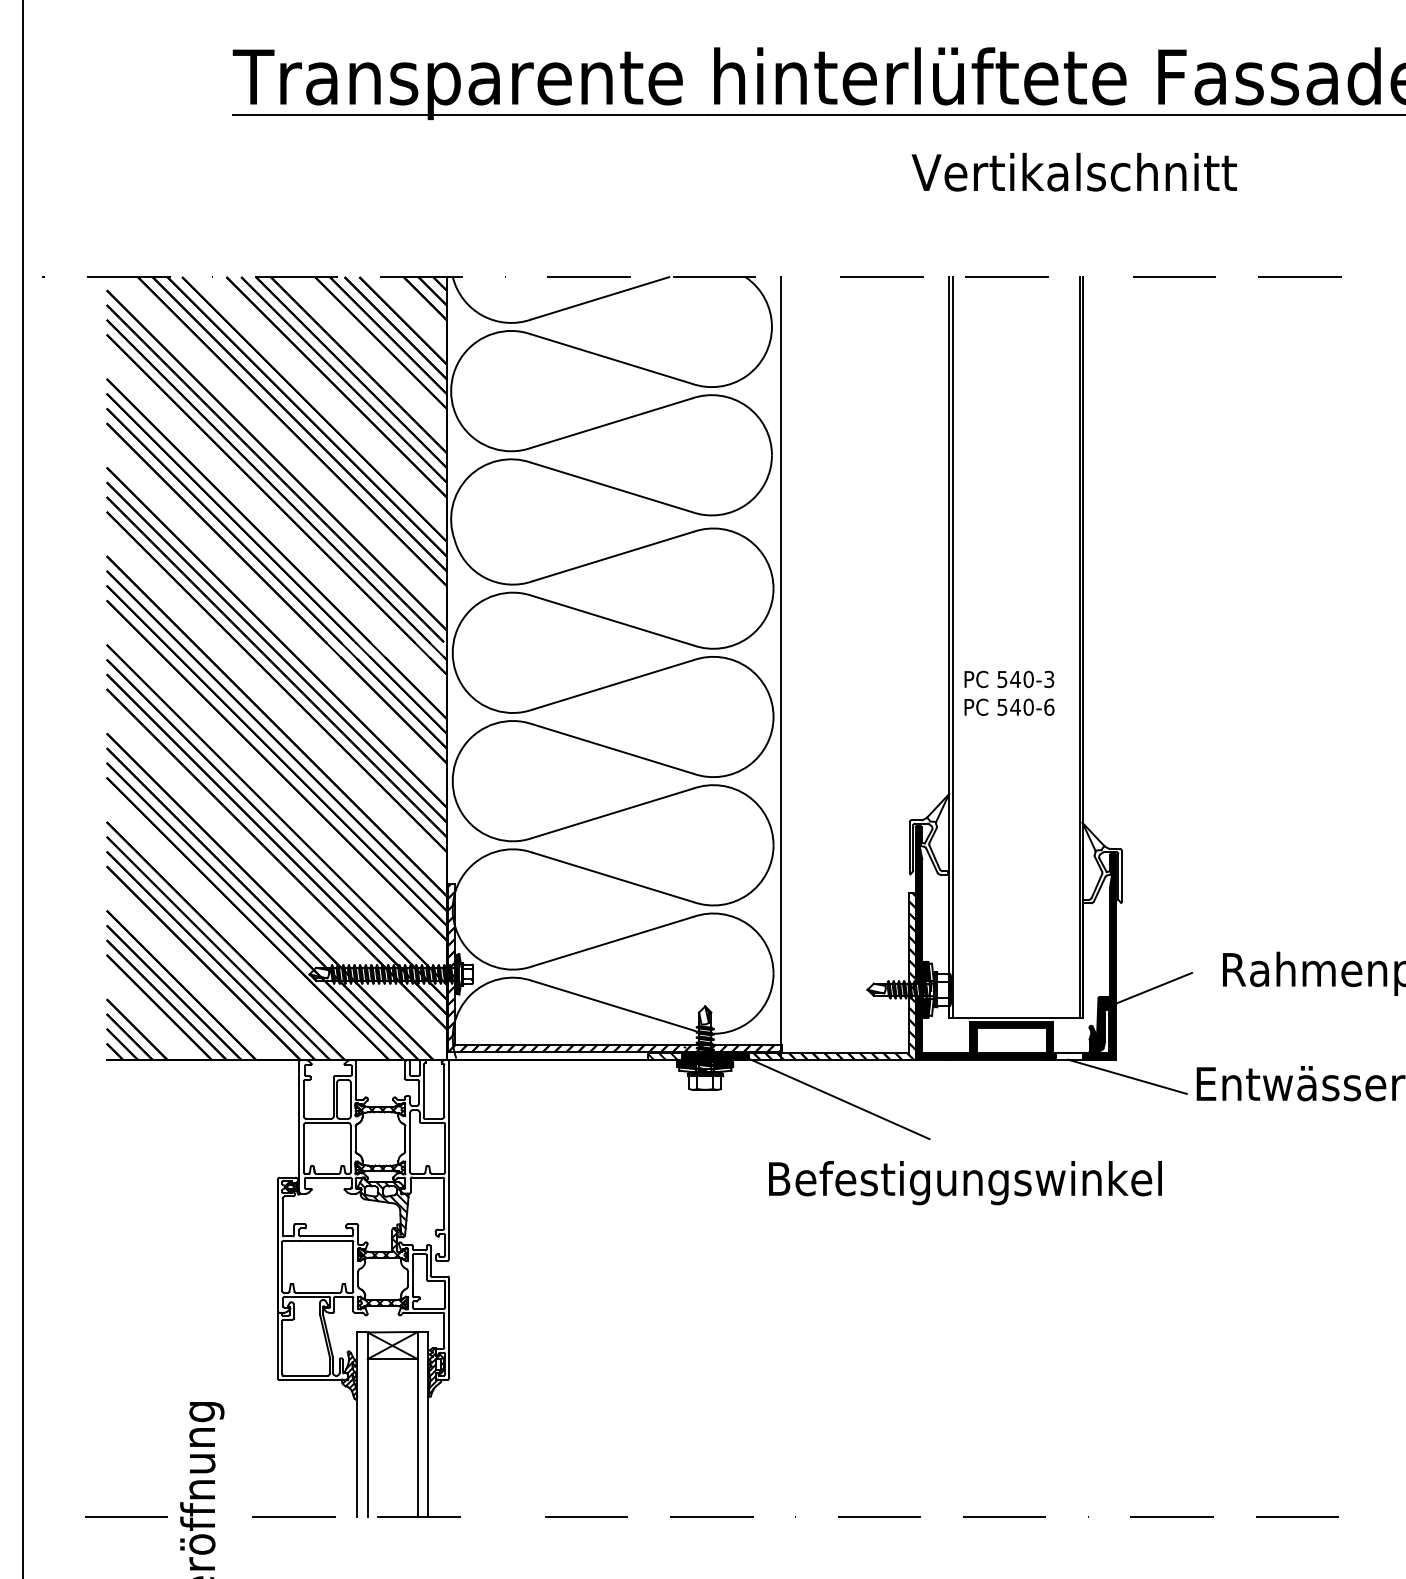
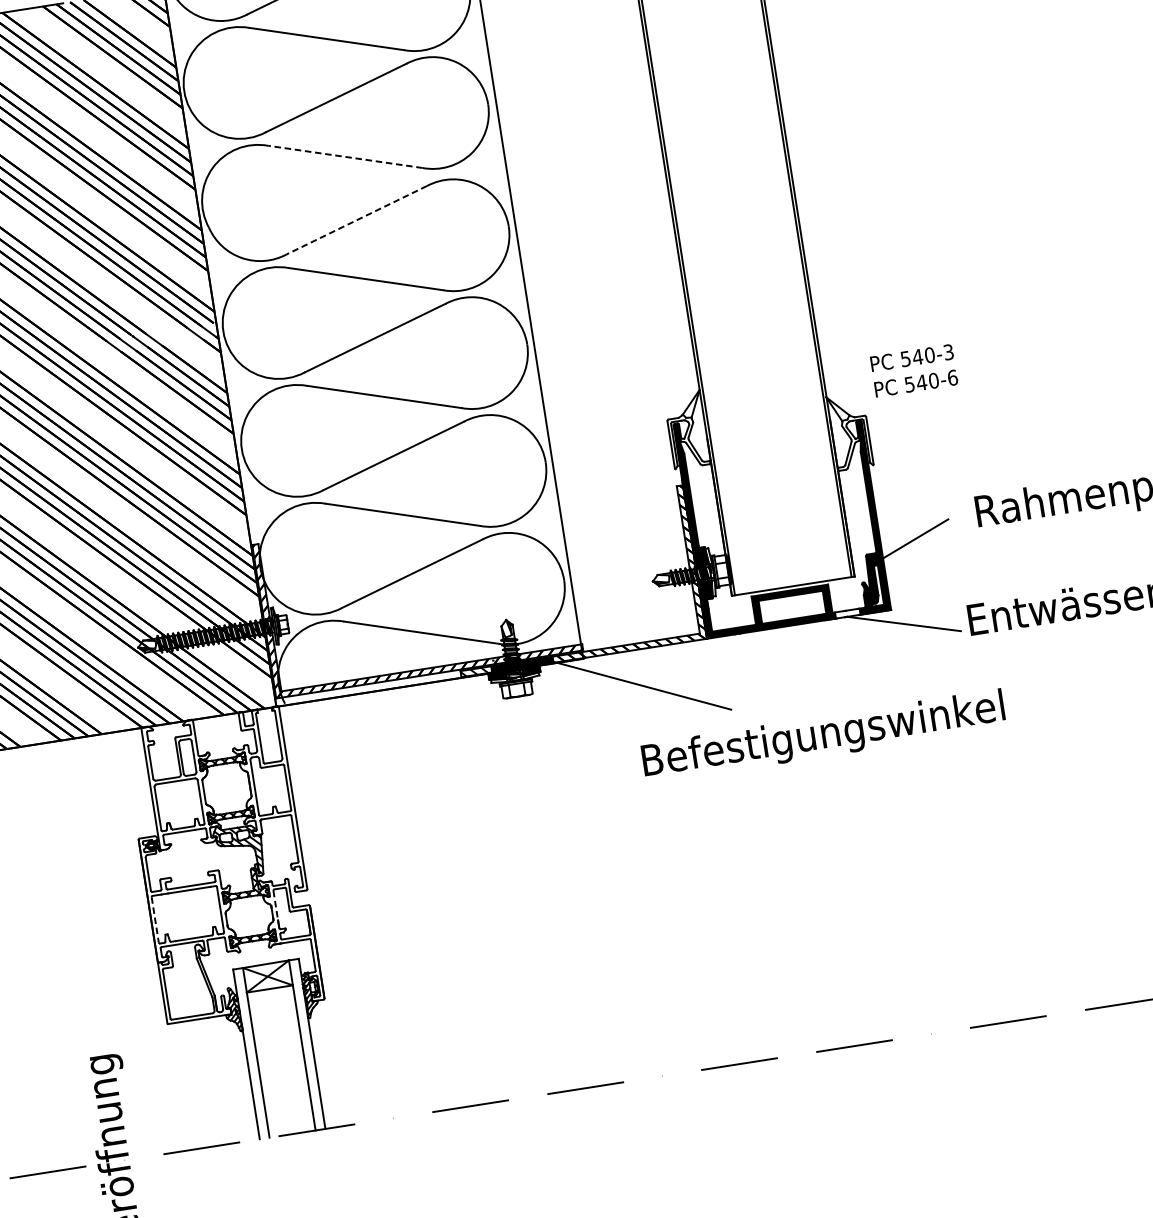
line: (611, 487) -> (345, 157), solid -> dashed
line: (613, 556) -> (357, 220), solid -> dashed
text: (1009, 692) -> (914, 369), moved
text: (965, 1183) -> (823, 736), moved
line: (282, 1266) -> (155, 919), solid -> dashed
line: (412, 1272) -> (275, 906), solid -> dashed

